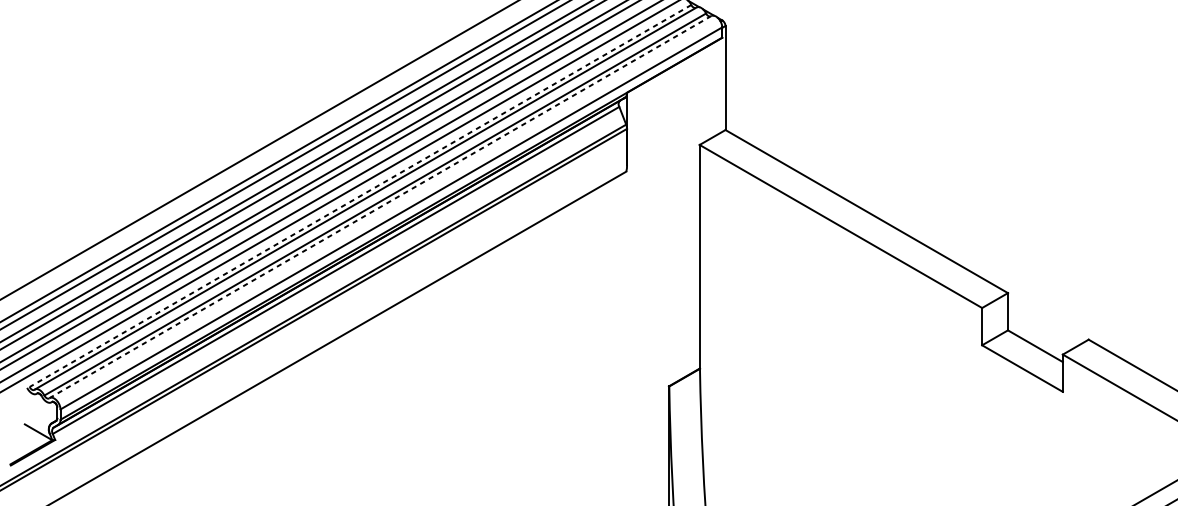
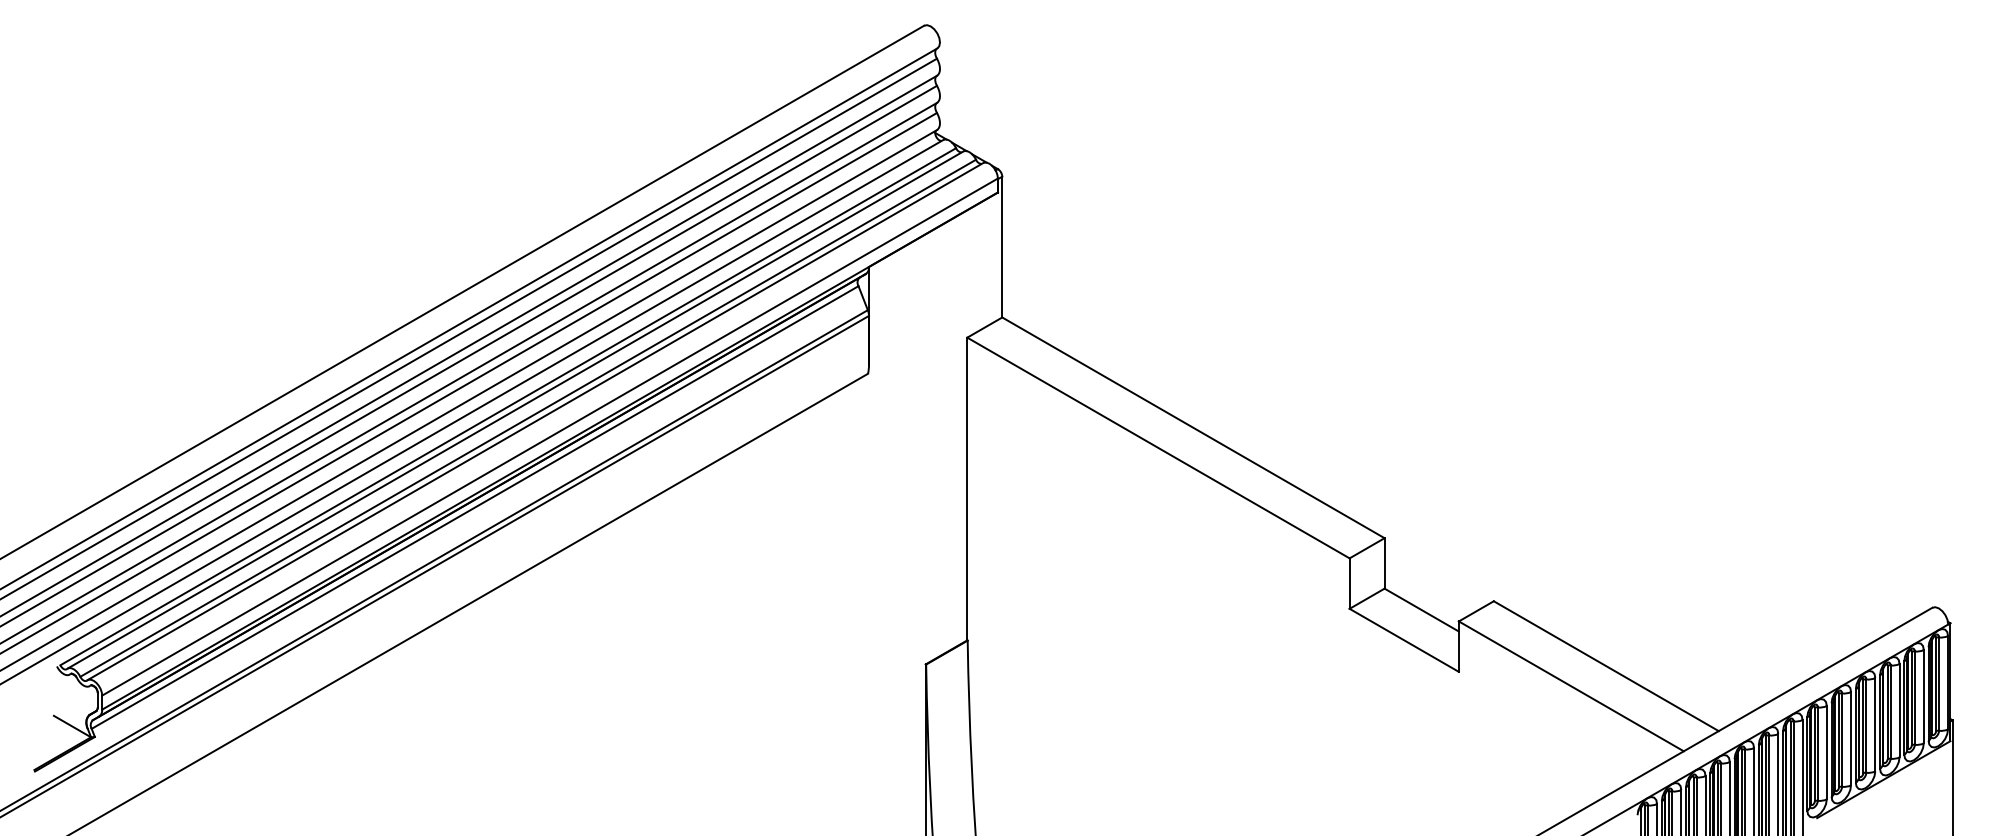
line: (359, 196) -> (507, 407), dashed -> solid
line: (379, 206) -> (534, 421), dashed -> solid

